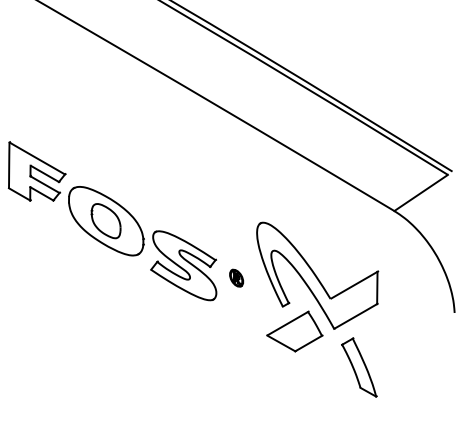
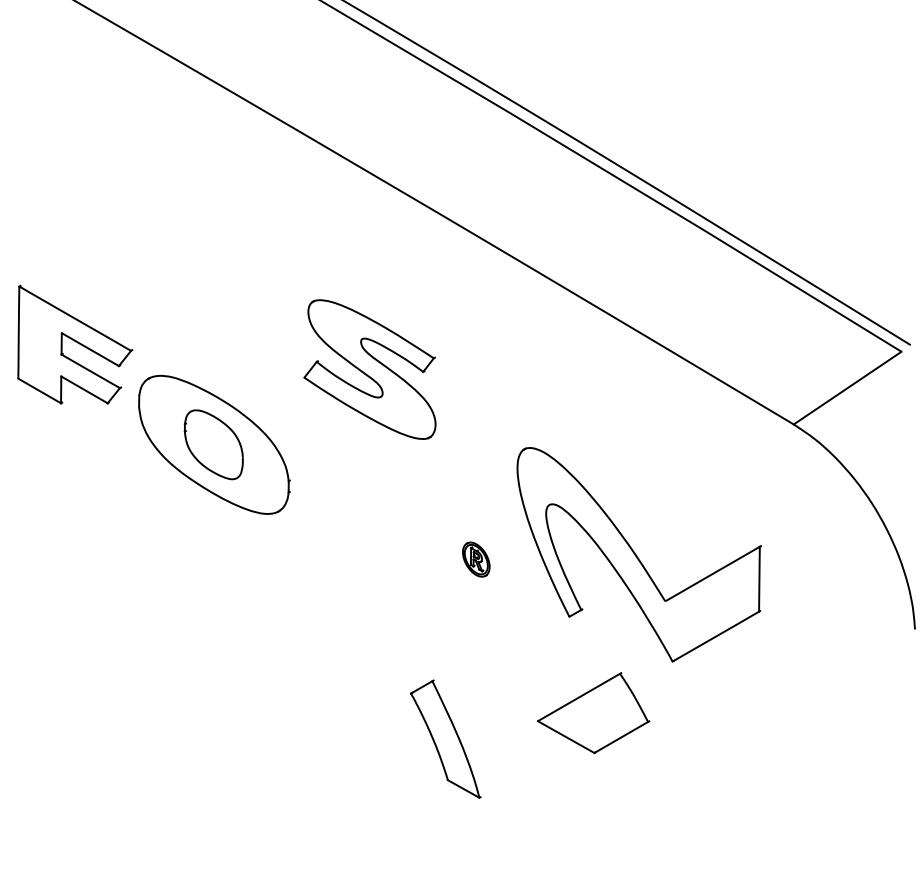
part: (183, 265) -> (369, 369), moved
part: (294, 331) -> (592, 713), moved
part: (359, 367) -> (445, 739), moved

